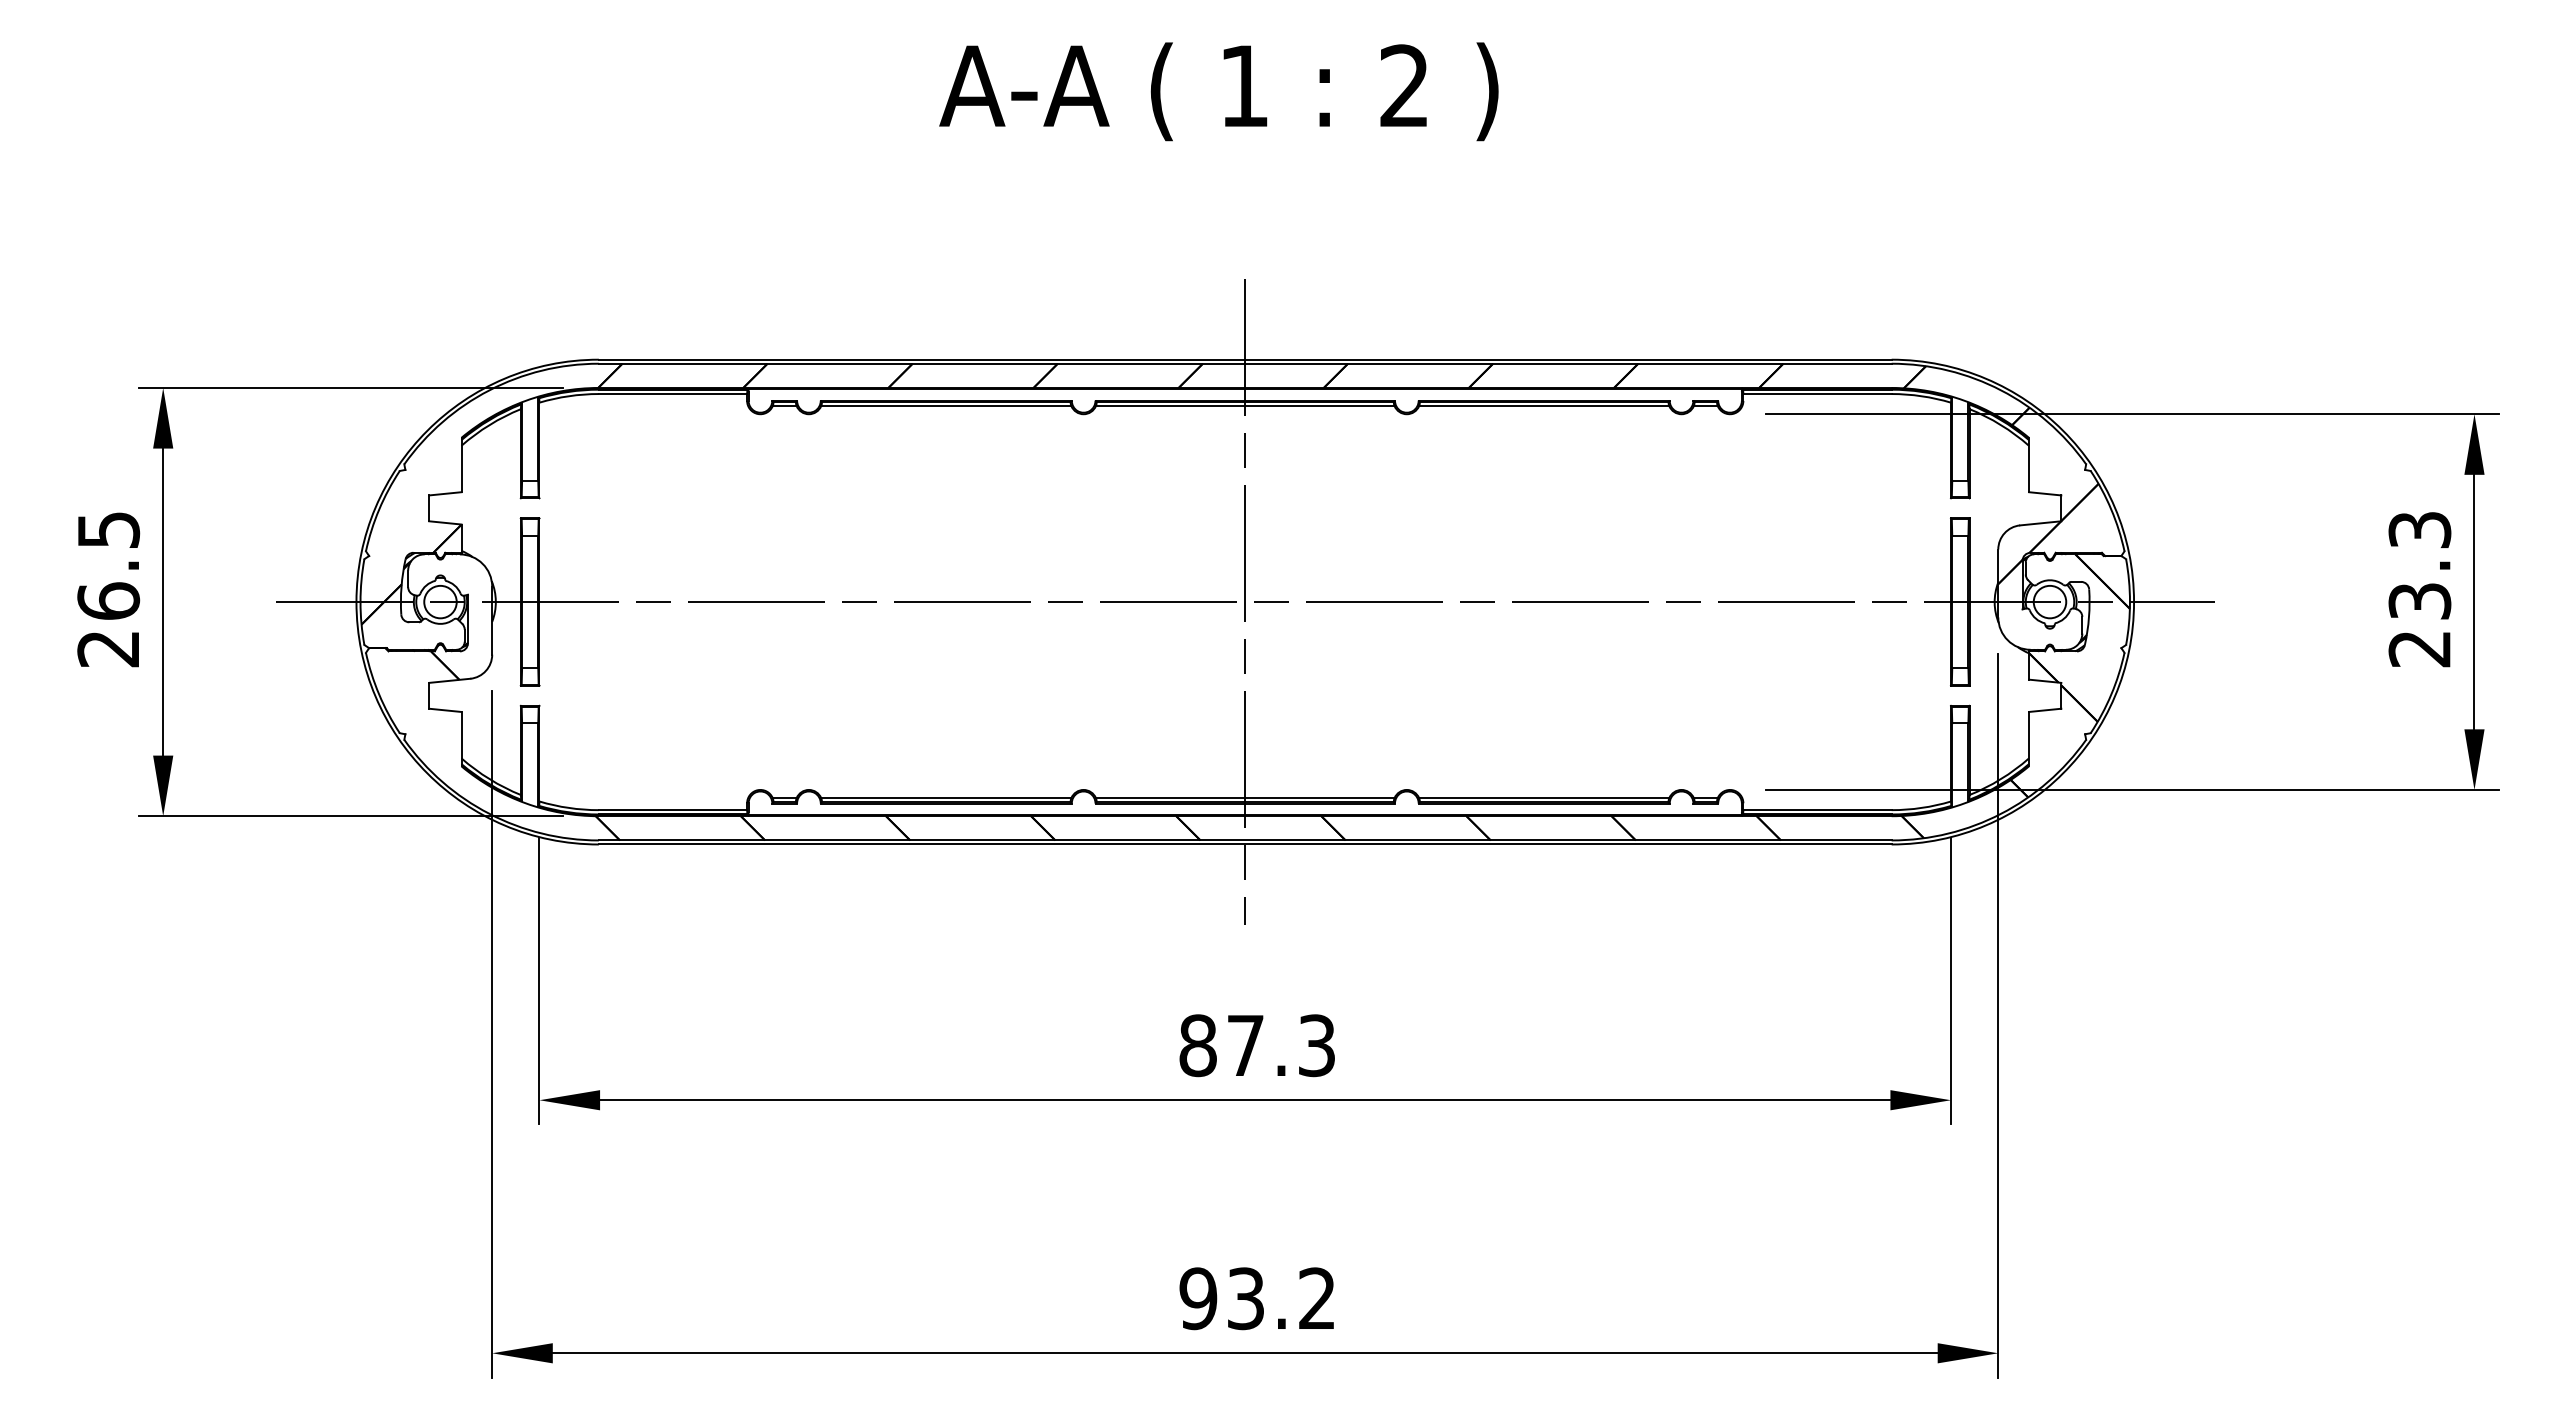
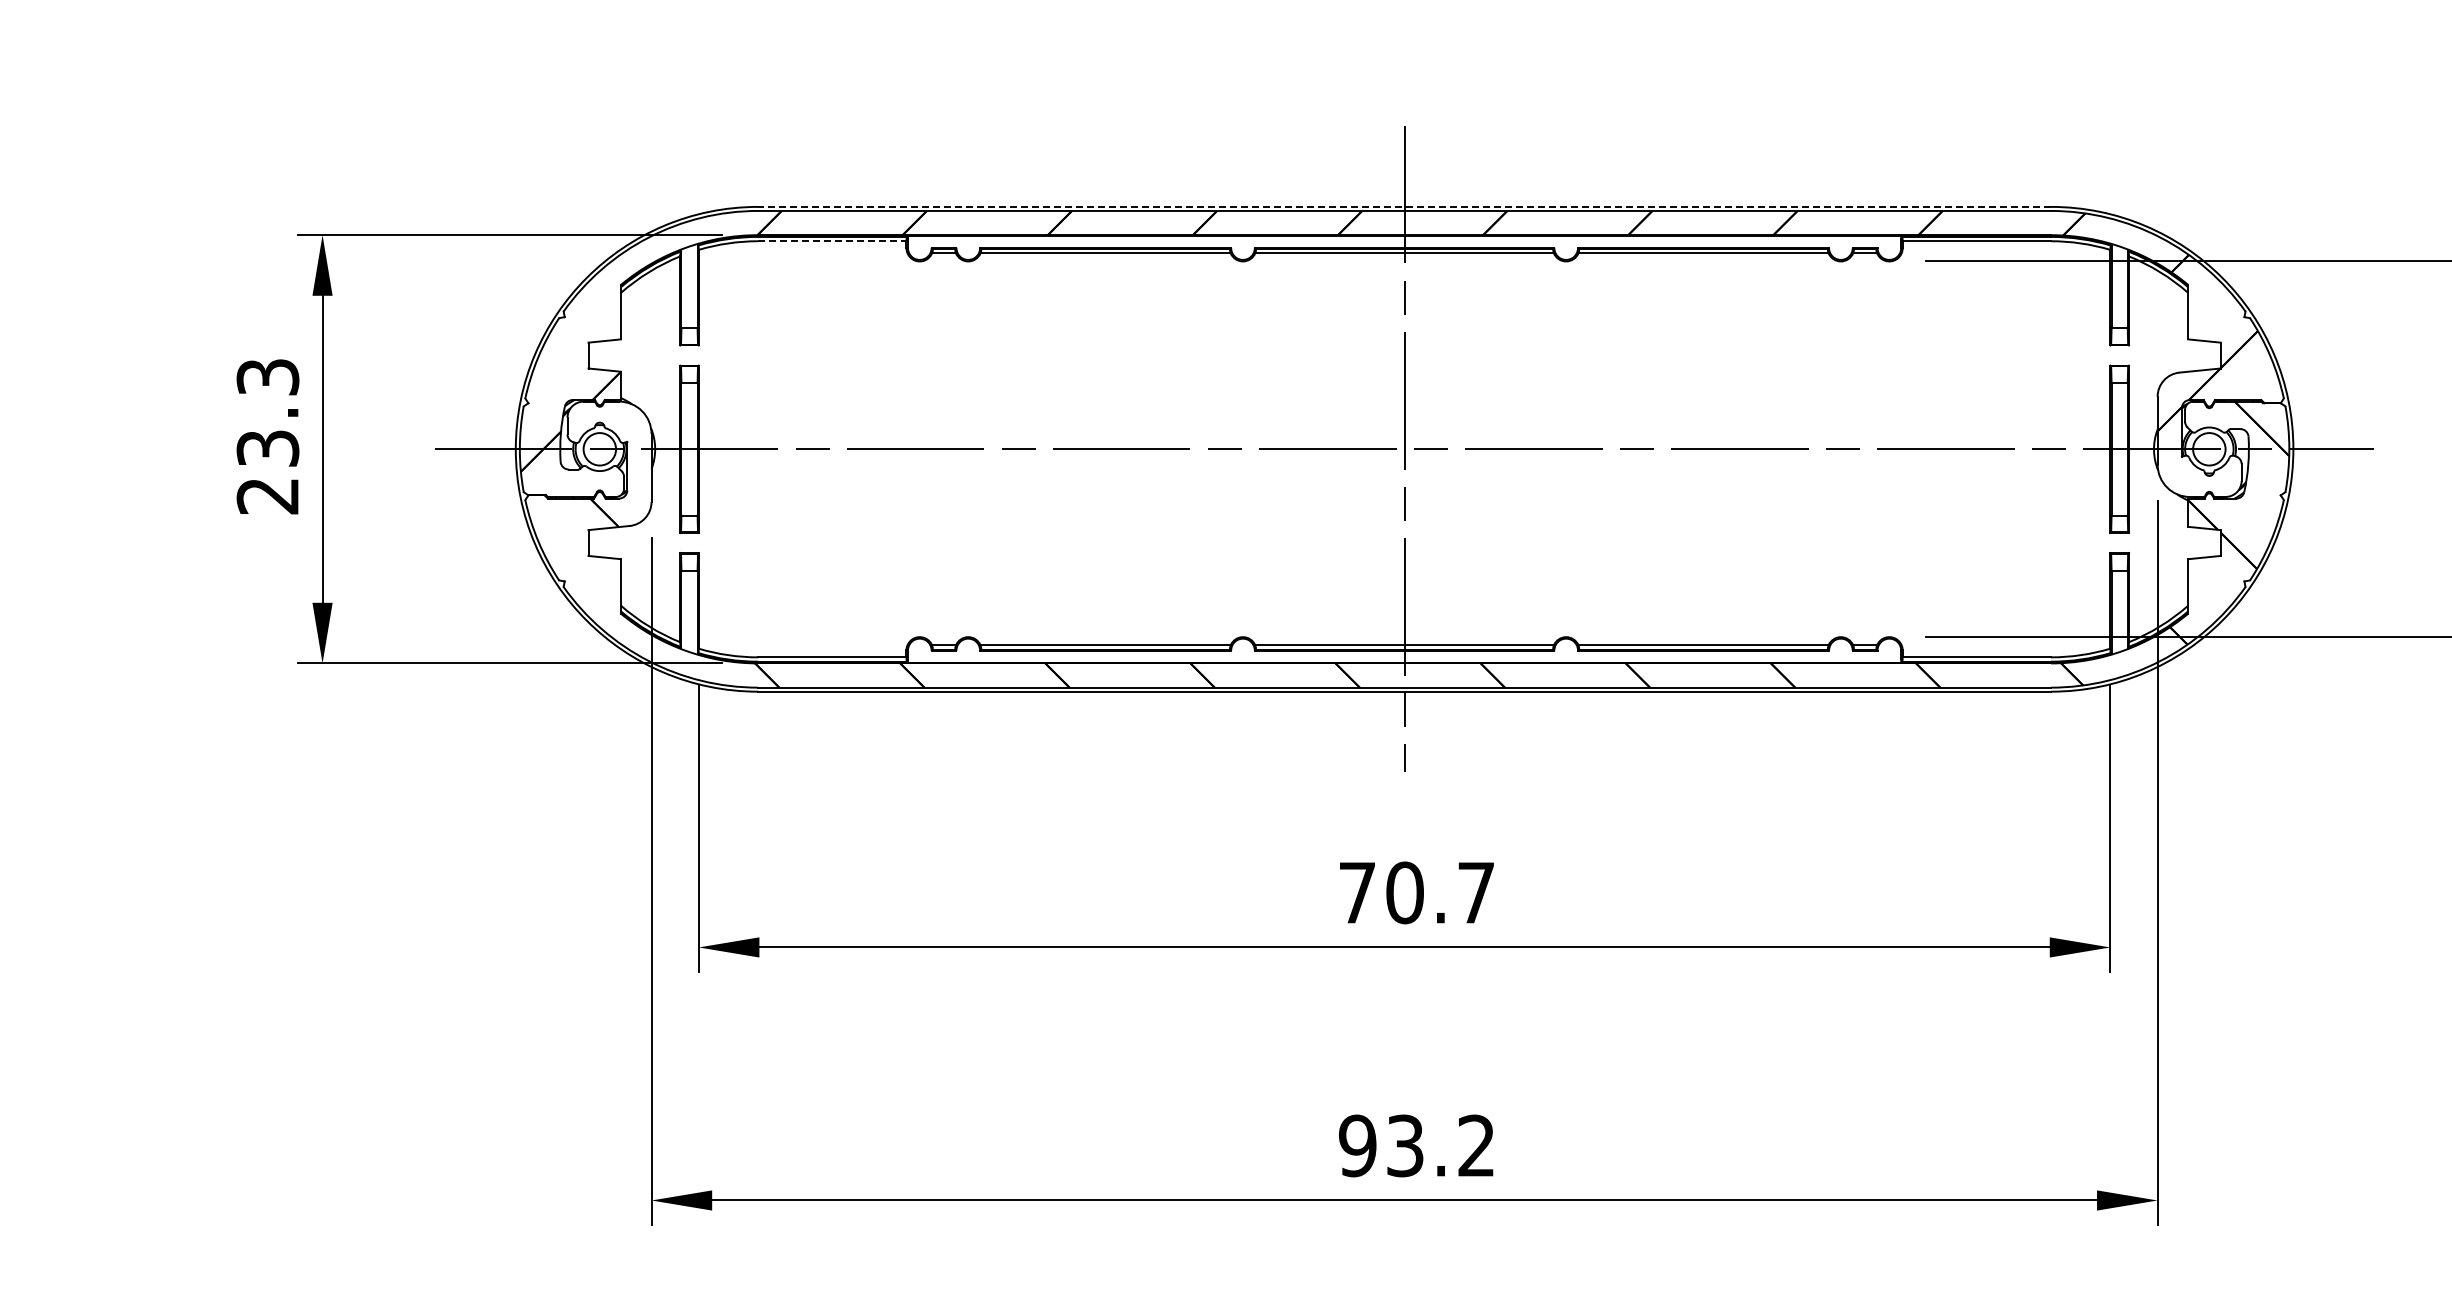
line: (1244, 359) -> (1403, 206), solid -> dashed
line: (673, 394) -> (832, 241), solid -> dashed
text: (108, 565) -> (267, 412), 26.5 -> 23.3
text: (1256, 1045) -> (1415, 892), 87.3 -> 70.7

